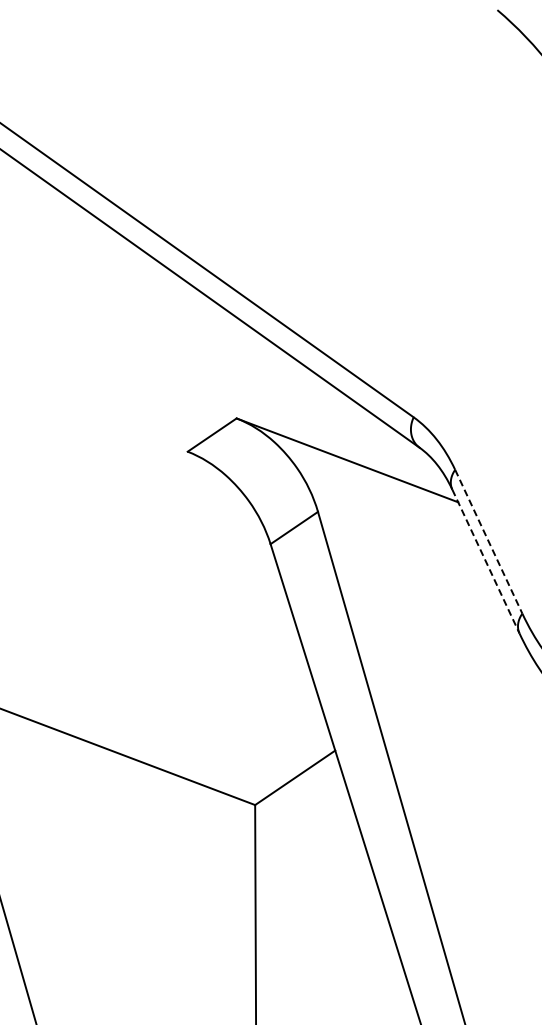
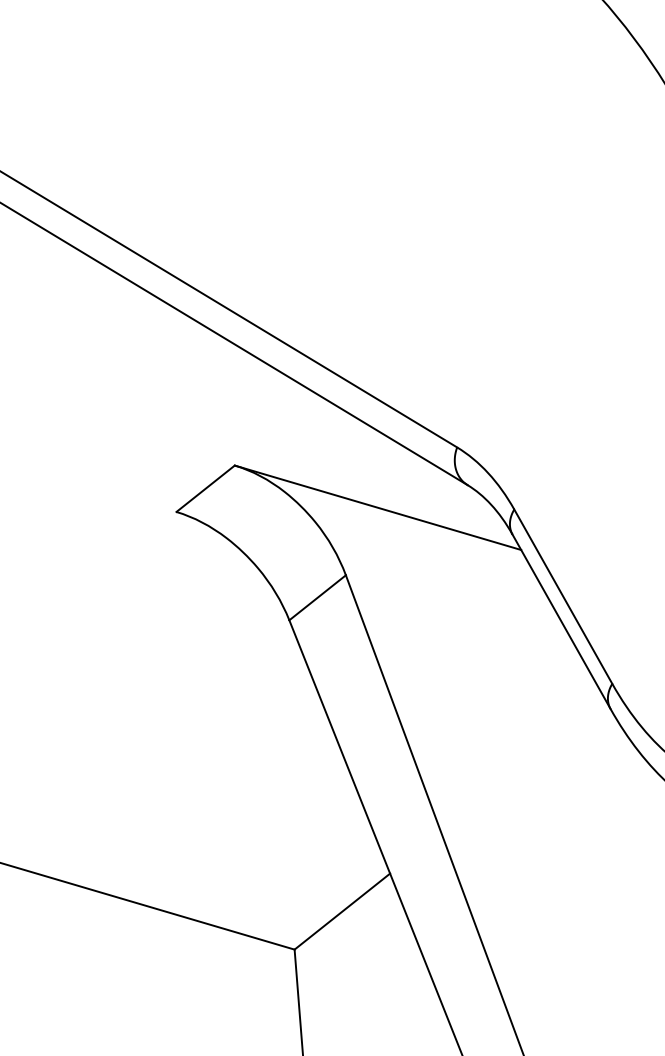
line: (488, 542) -> (563, 597), dashed -> solid
line: (486, 562) -> (562, 622), dashed -> solid

